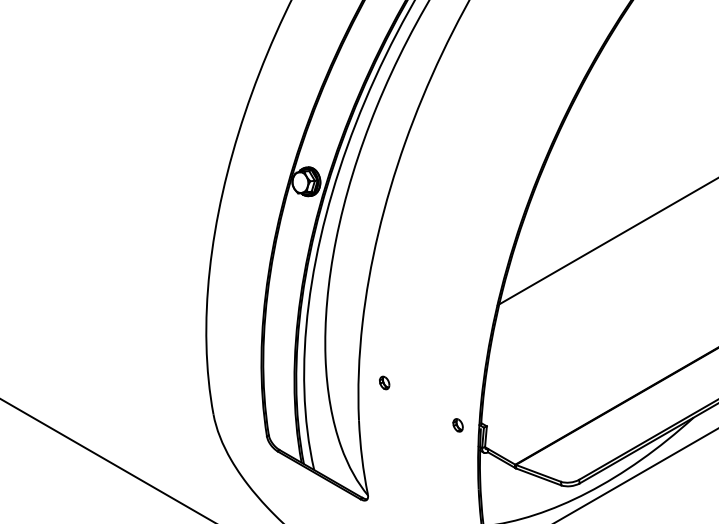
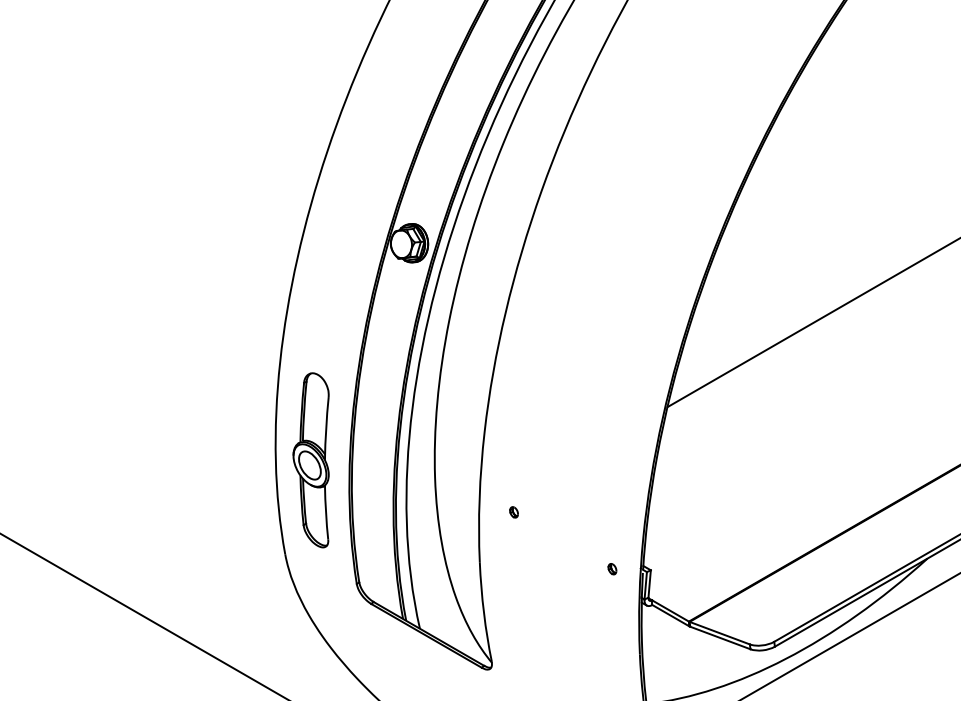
part: (232, 344) -> (310, 460), added
part: (384, 383) -> (513, 512), size x0.62
part: (458, 425) -> (612, 569), size x0.62

